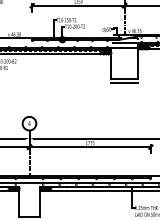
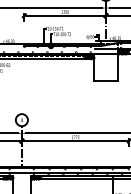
line: (124, 82) -> (105, 83), removed

